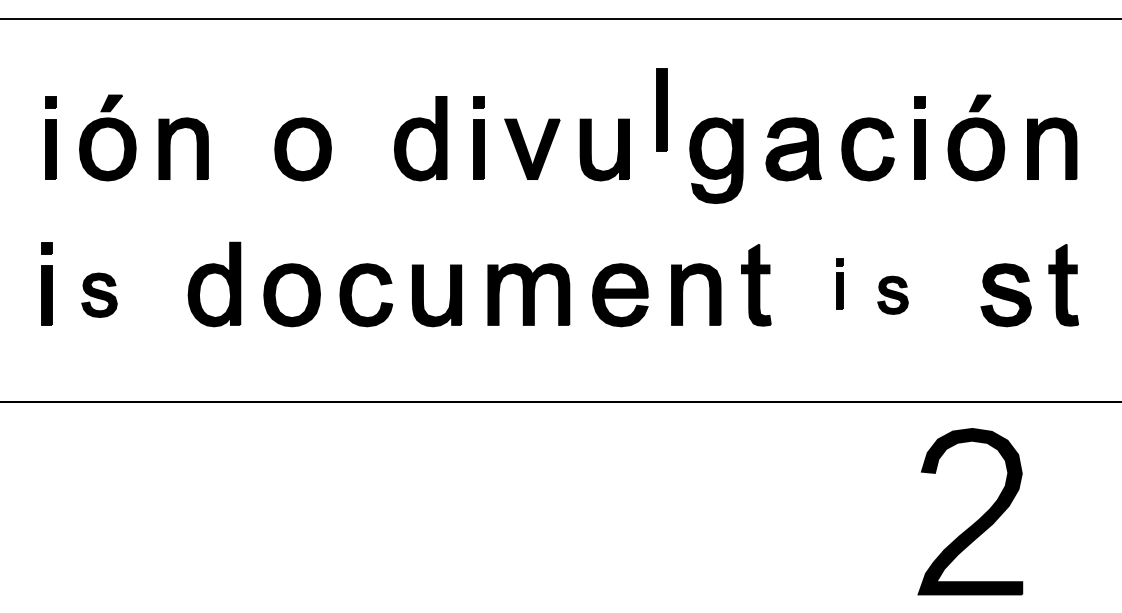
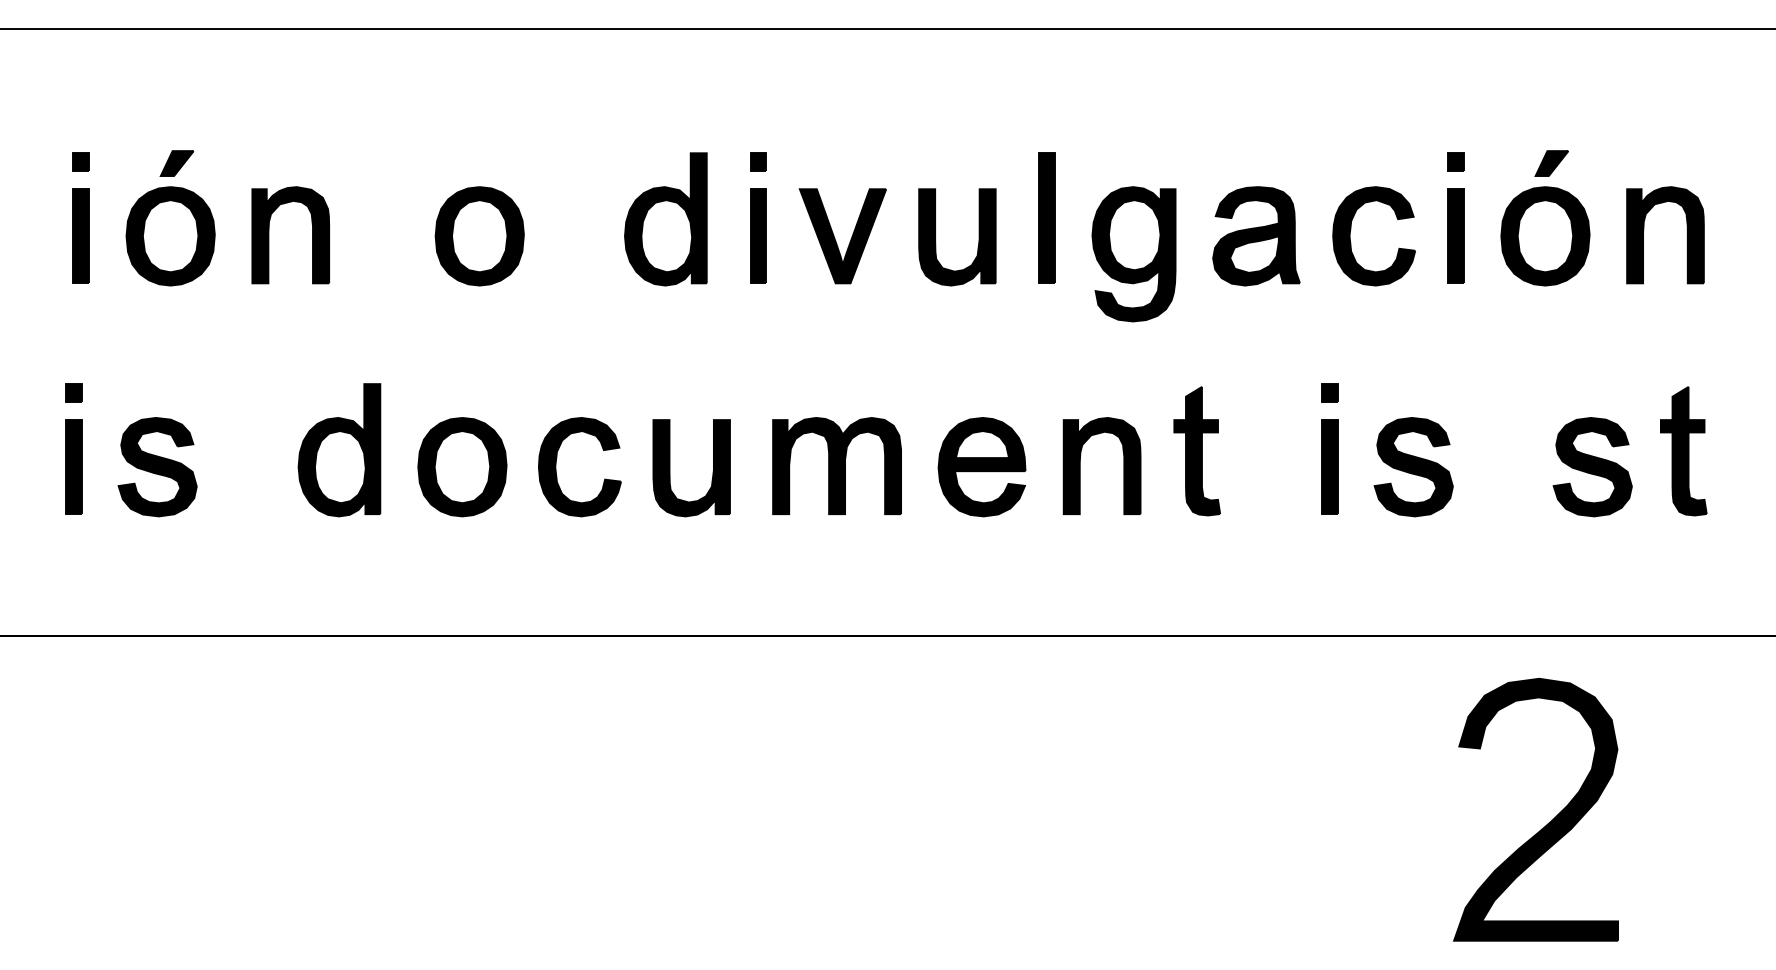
part: (661, 109) -> (1047, 217), moved
part: (839, 283) -> (1328, 448), size x1.67
part: (99, 295) -> (157, 467), size x1.43
part: (892, 295) -> (1412, 467), size x1.67

